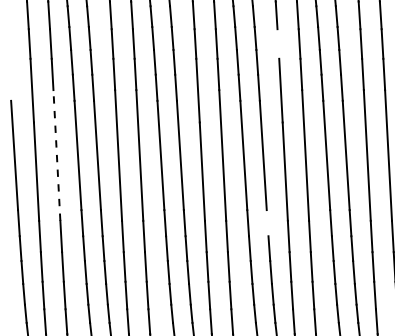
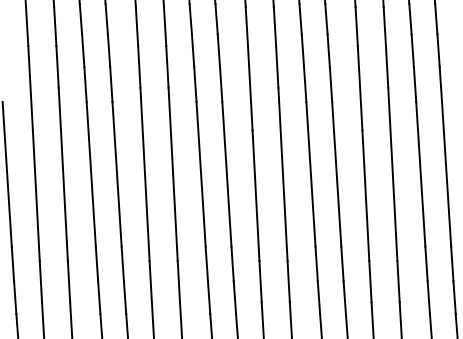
line: (278, 43) -> (356, 25), added
line: (56, 154) -> (62, 172), dashed -> solid
line: (267, 223) -> (342, 264), added

